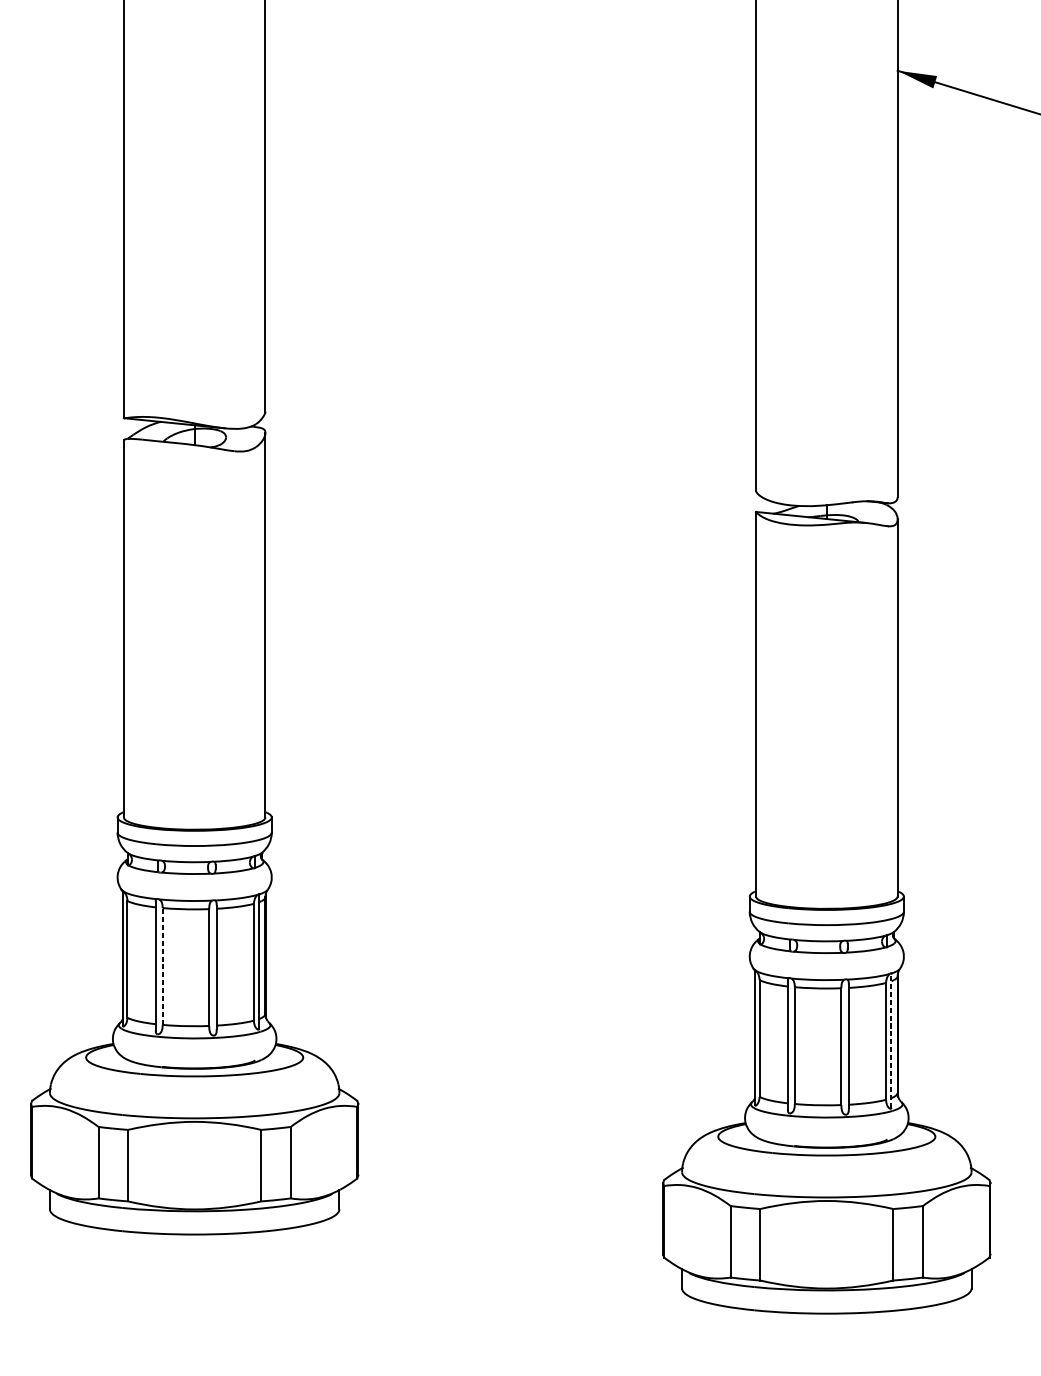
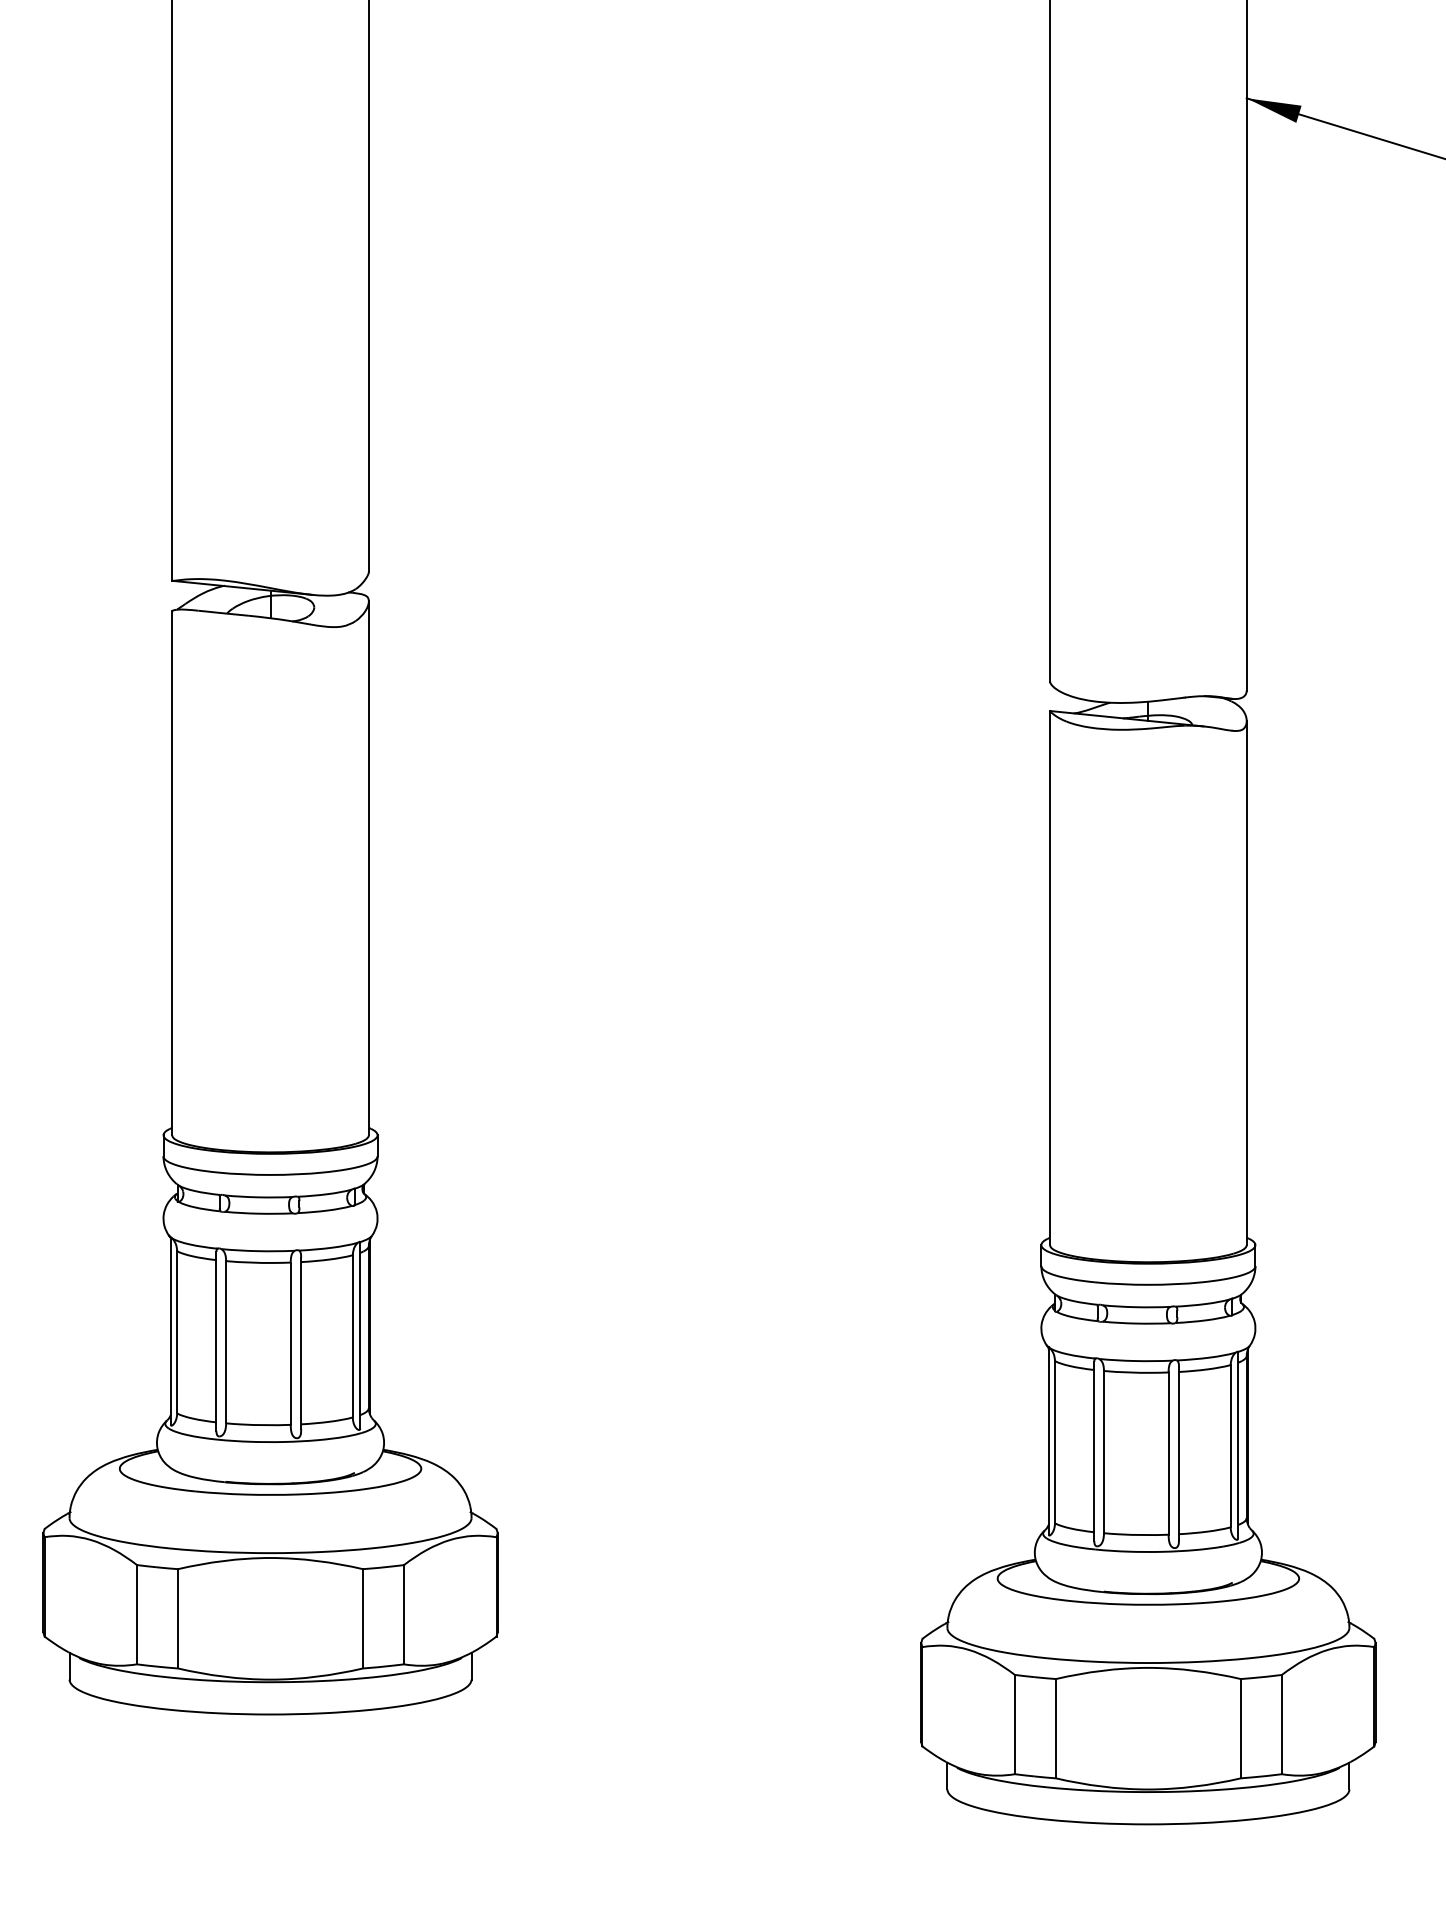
line: (162, 965) -> (226, 1341), dashed -> solid
line: (891, 1040) -> (1238, 1444), dashed -> solid

